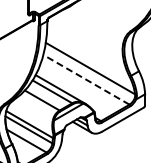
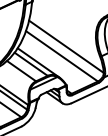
line: (86, 79) -> (62, 56), dashed -> solid

